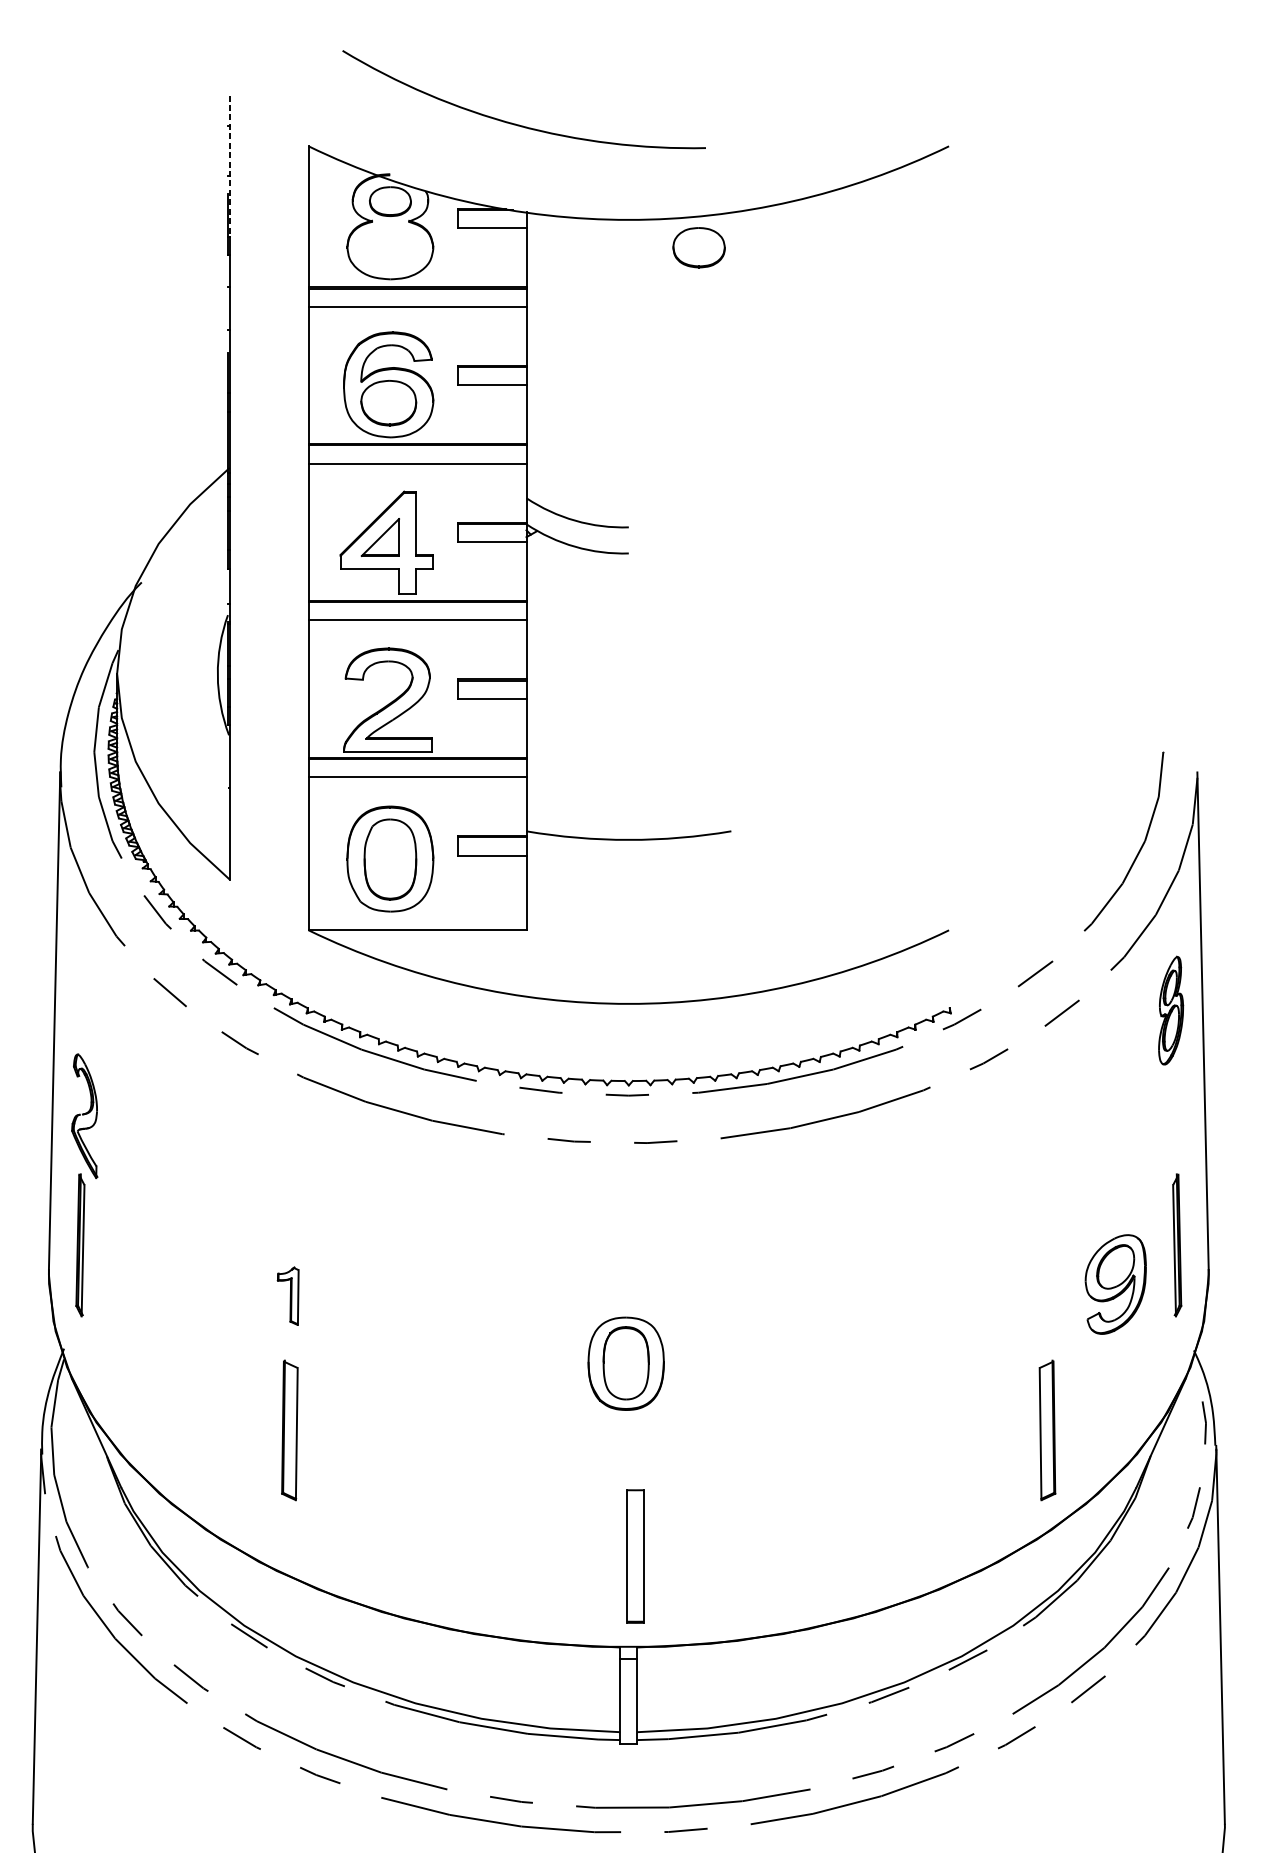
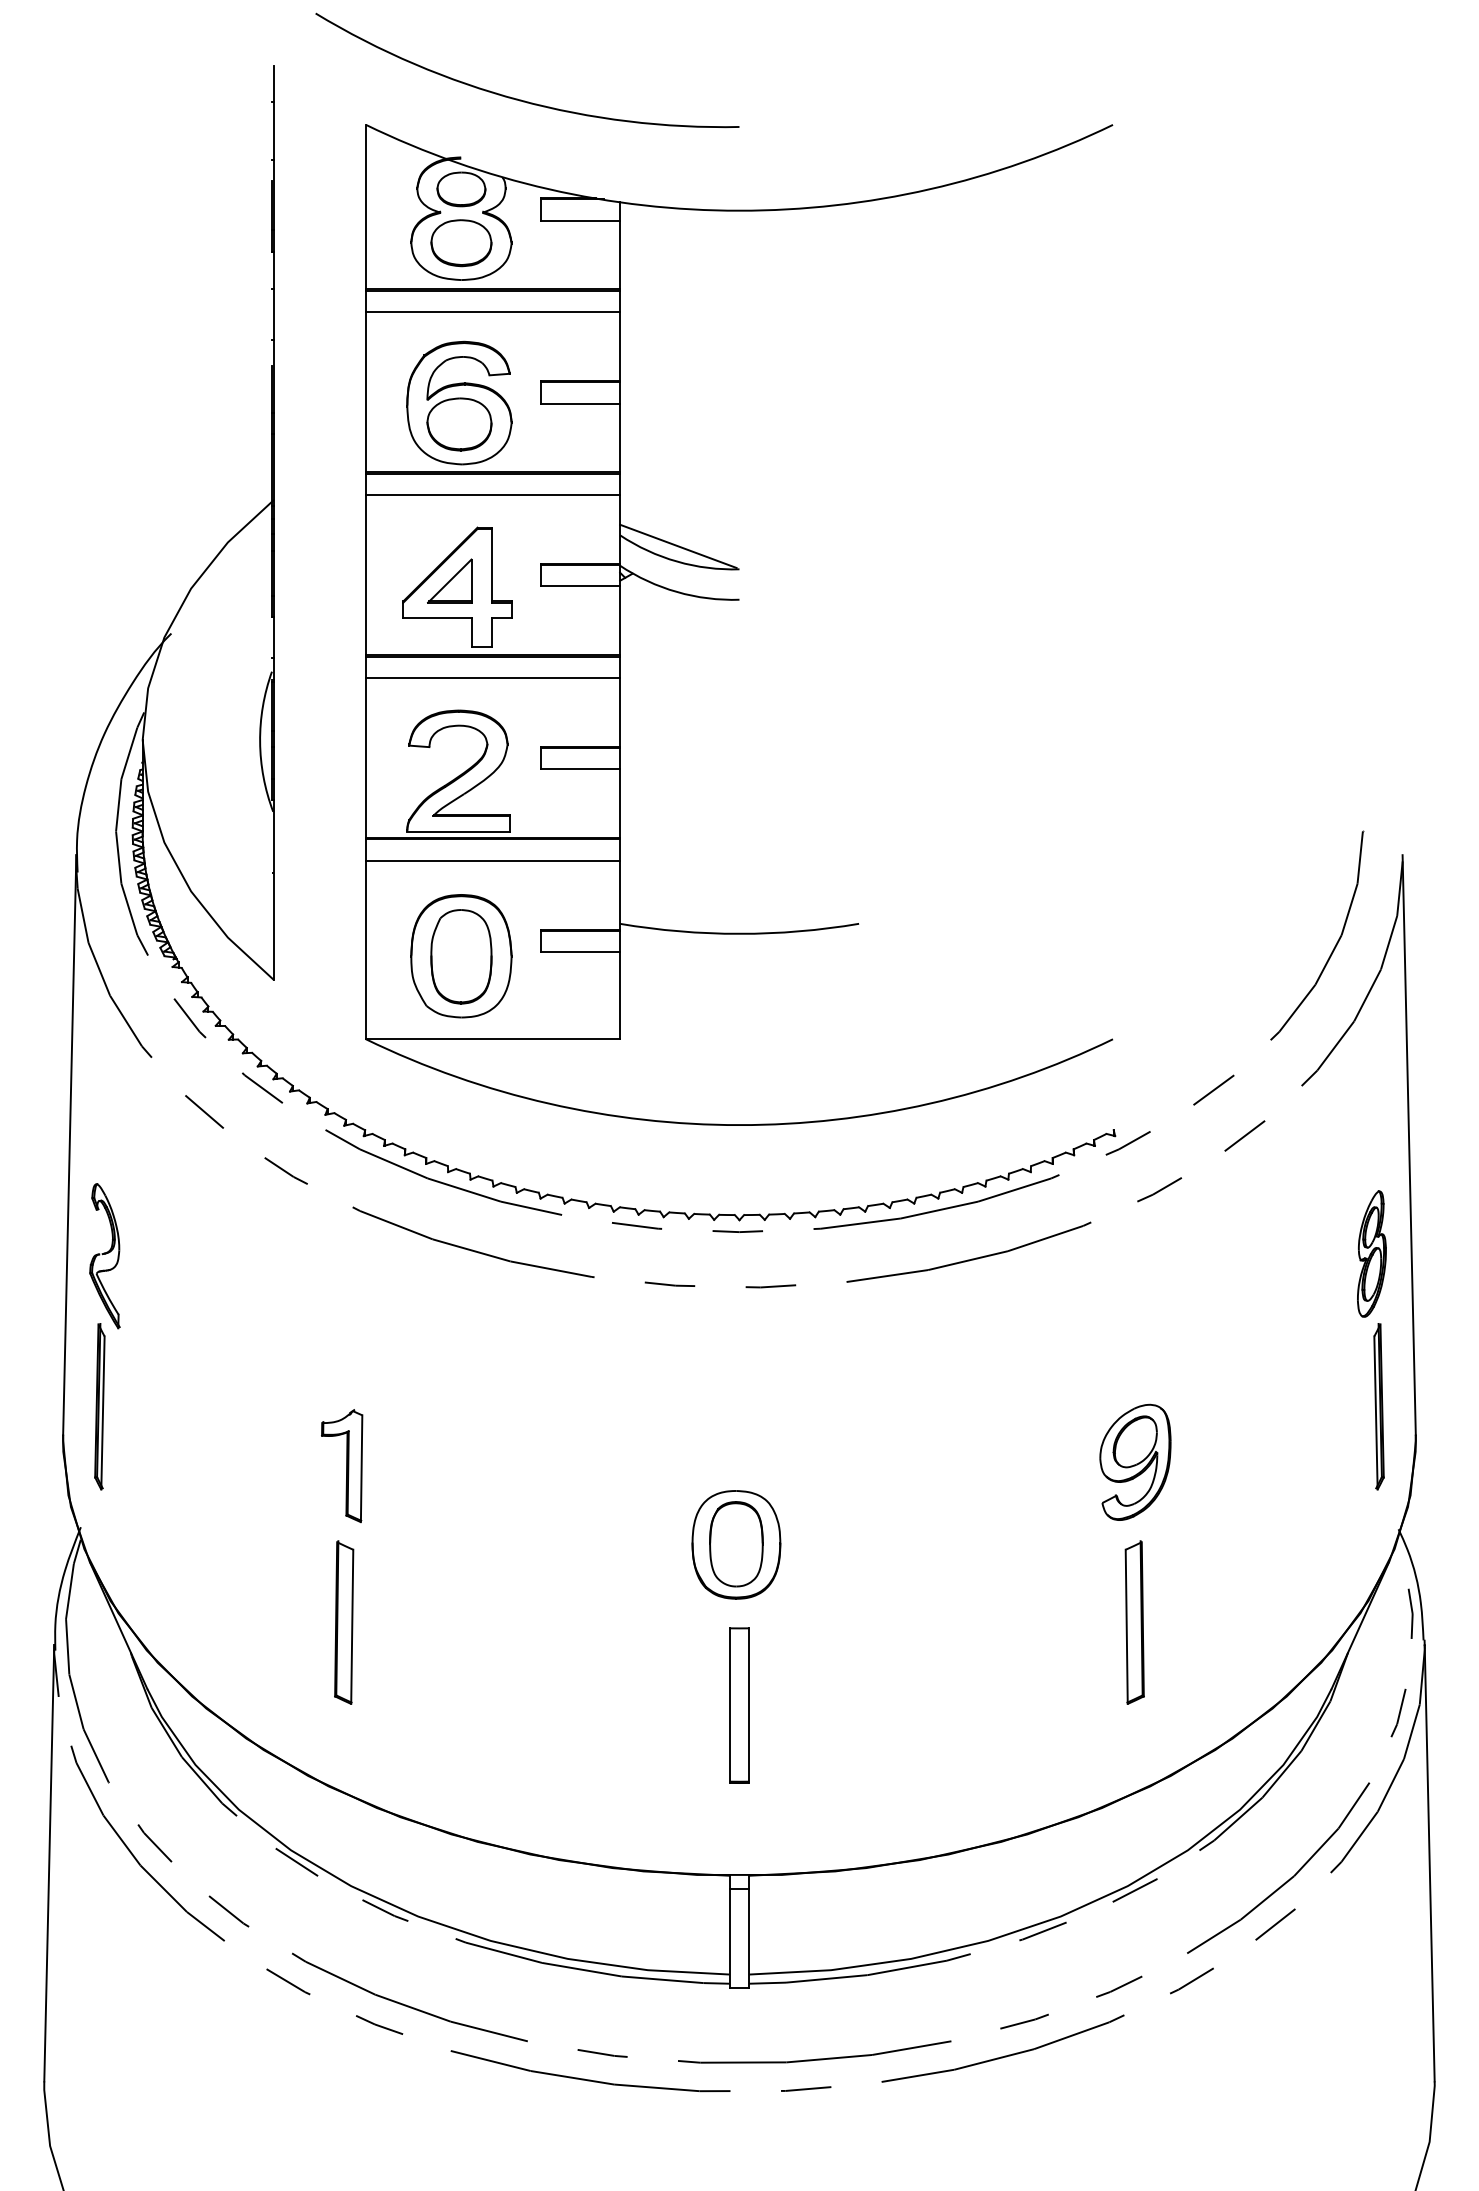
arc: (519, 124) -> (521, 99), moved
line: (229, 166) -> (273, 148), dashed -> solid
part: (699, 248) -> (461, 243), moved
line: (576, 506) -> (678, 545), added
part: (1170, 1010) -> (1371, 1253), moved
part: (1115, 1283) -> (1135, 1461), moved
part: (288, 1295) -> (342, 1465), size x1.67
part: (1047, 1430) -> (1134, 1622), moved
part: (635, 1556) -> (739, 1705), moved

